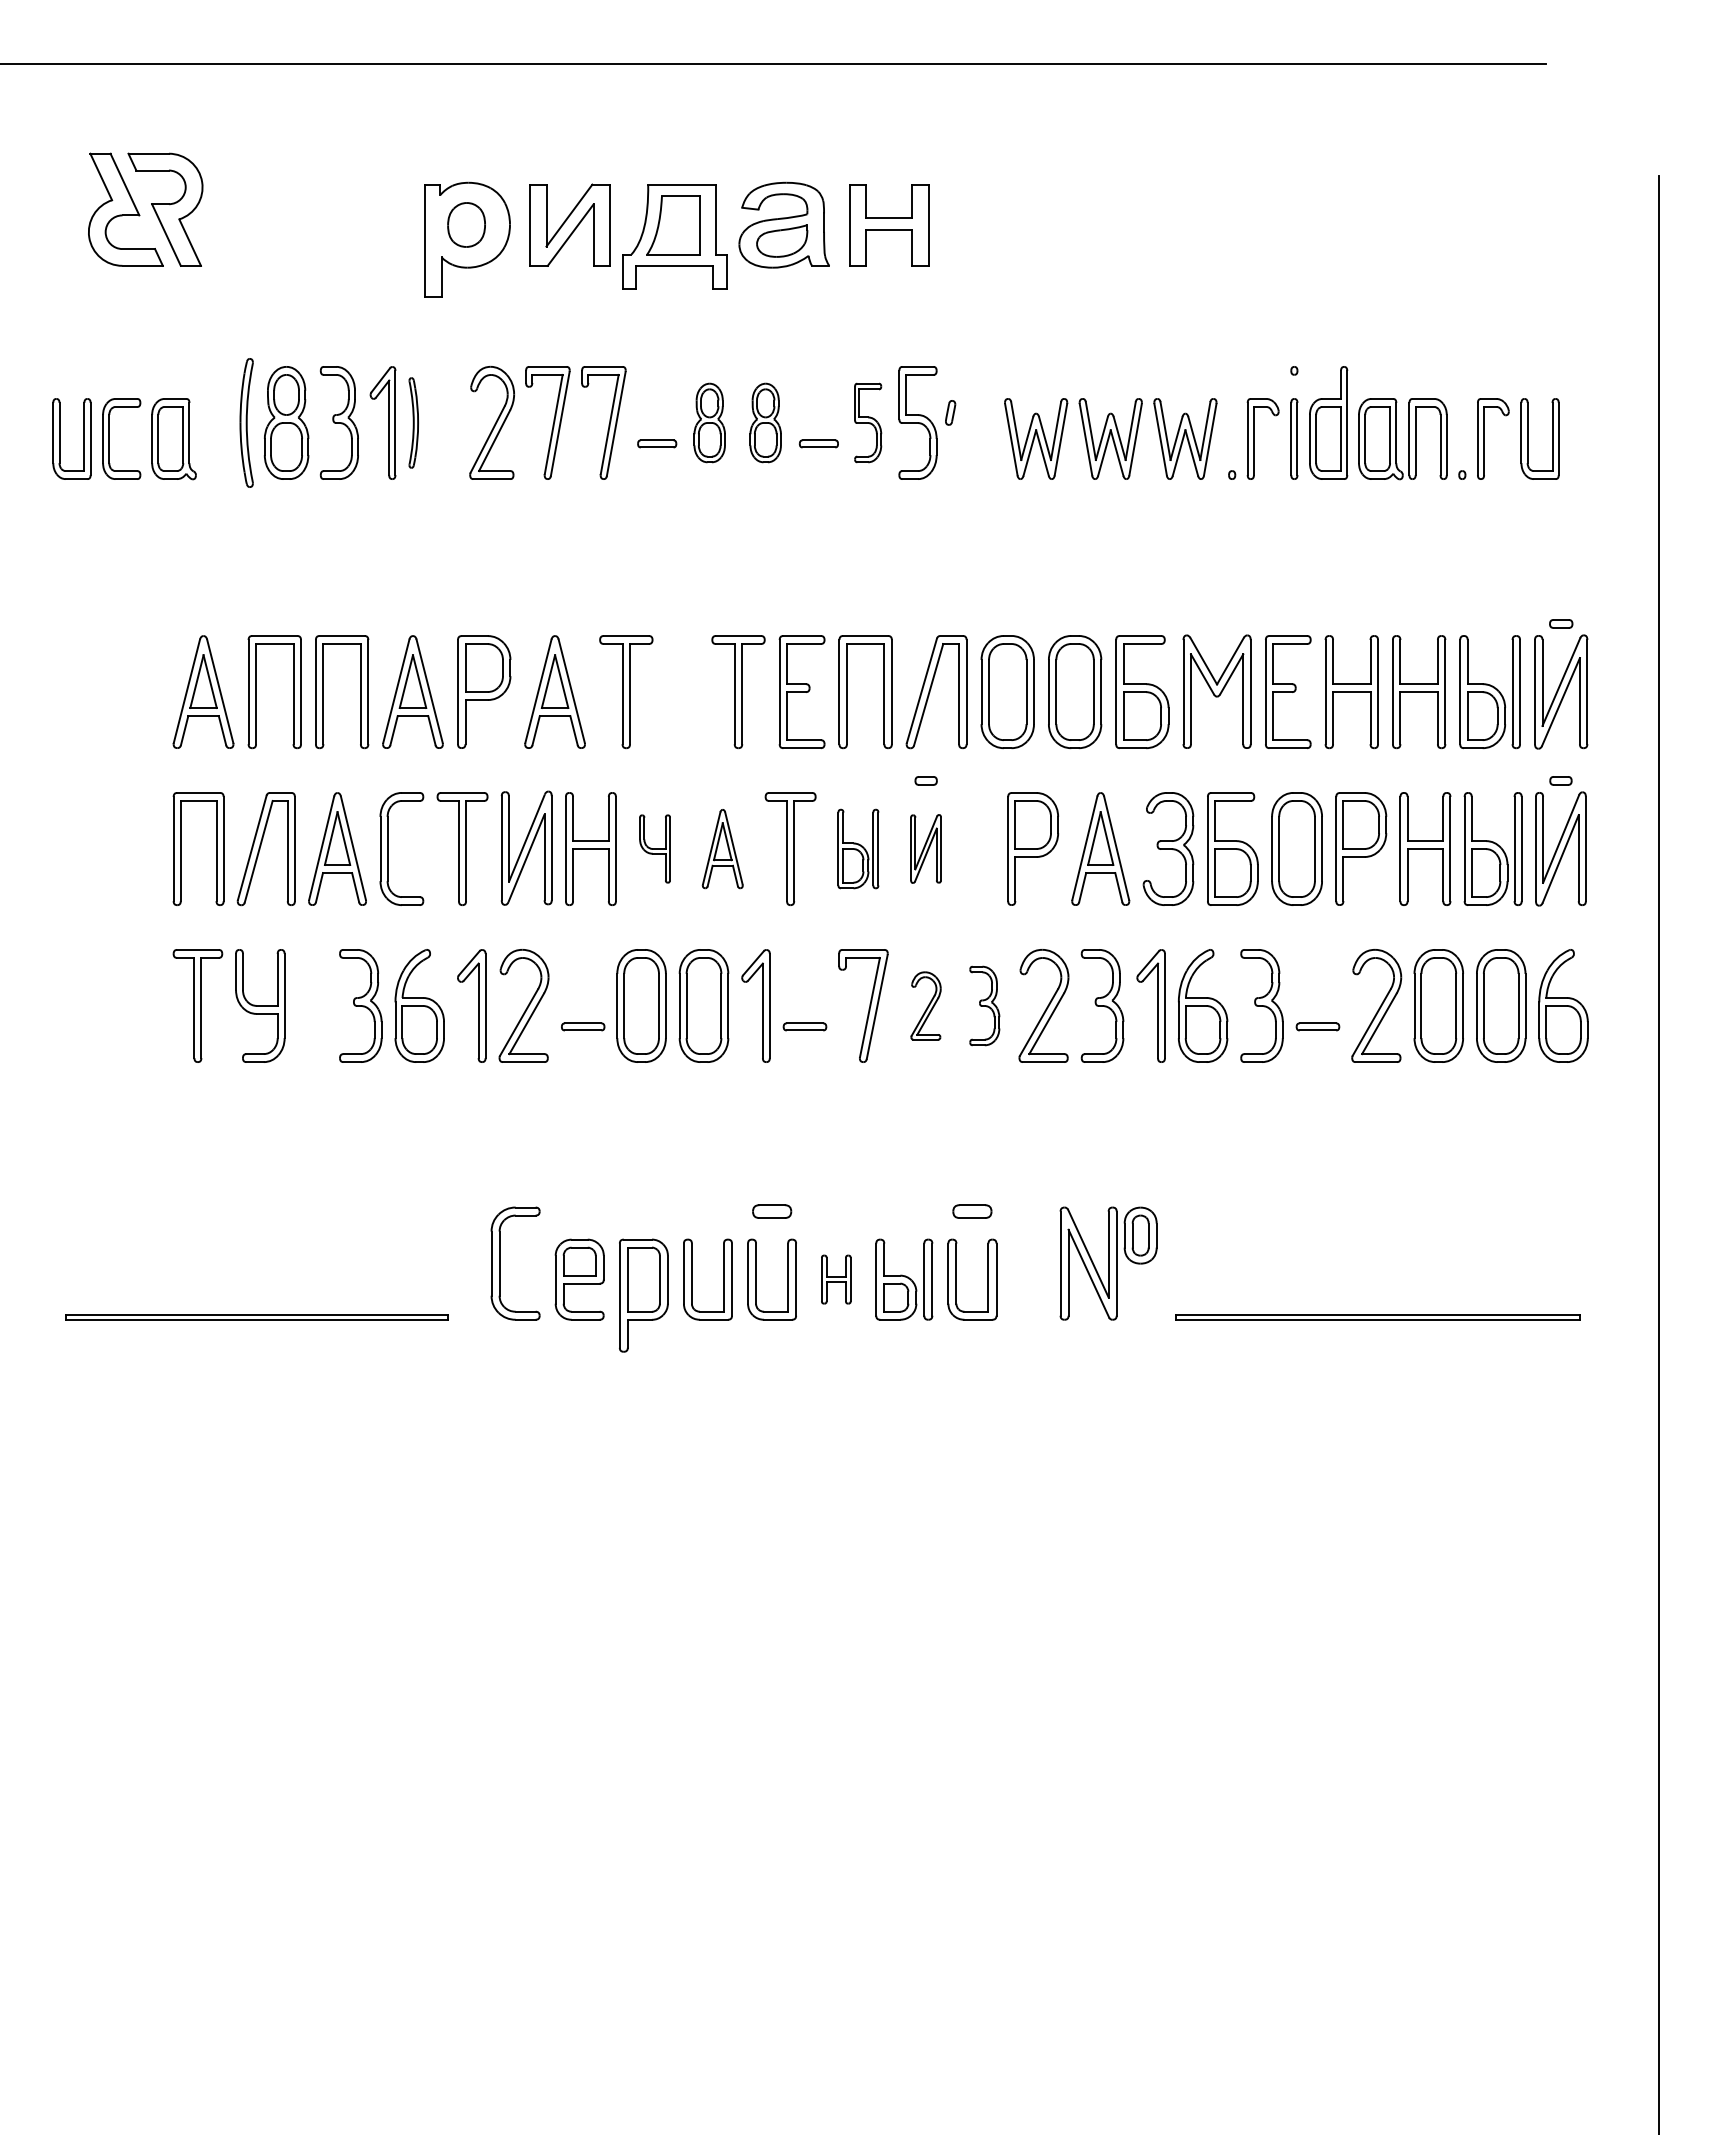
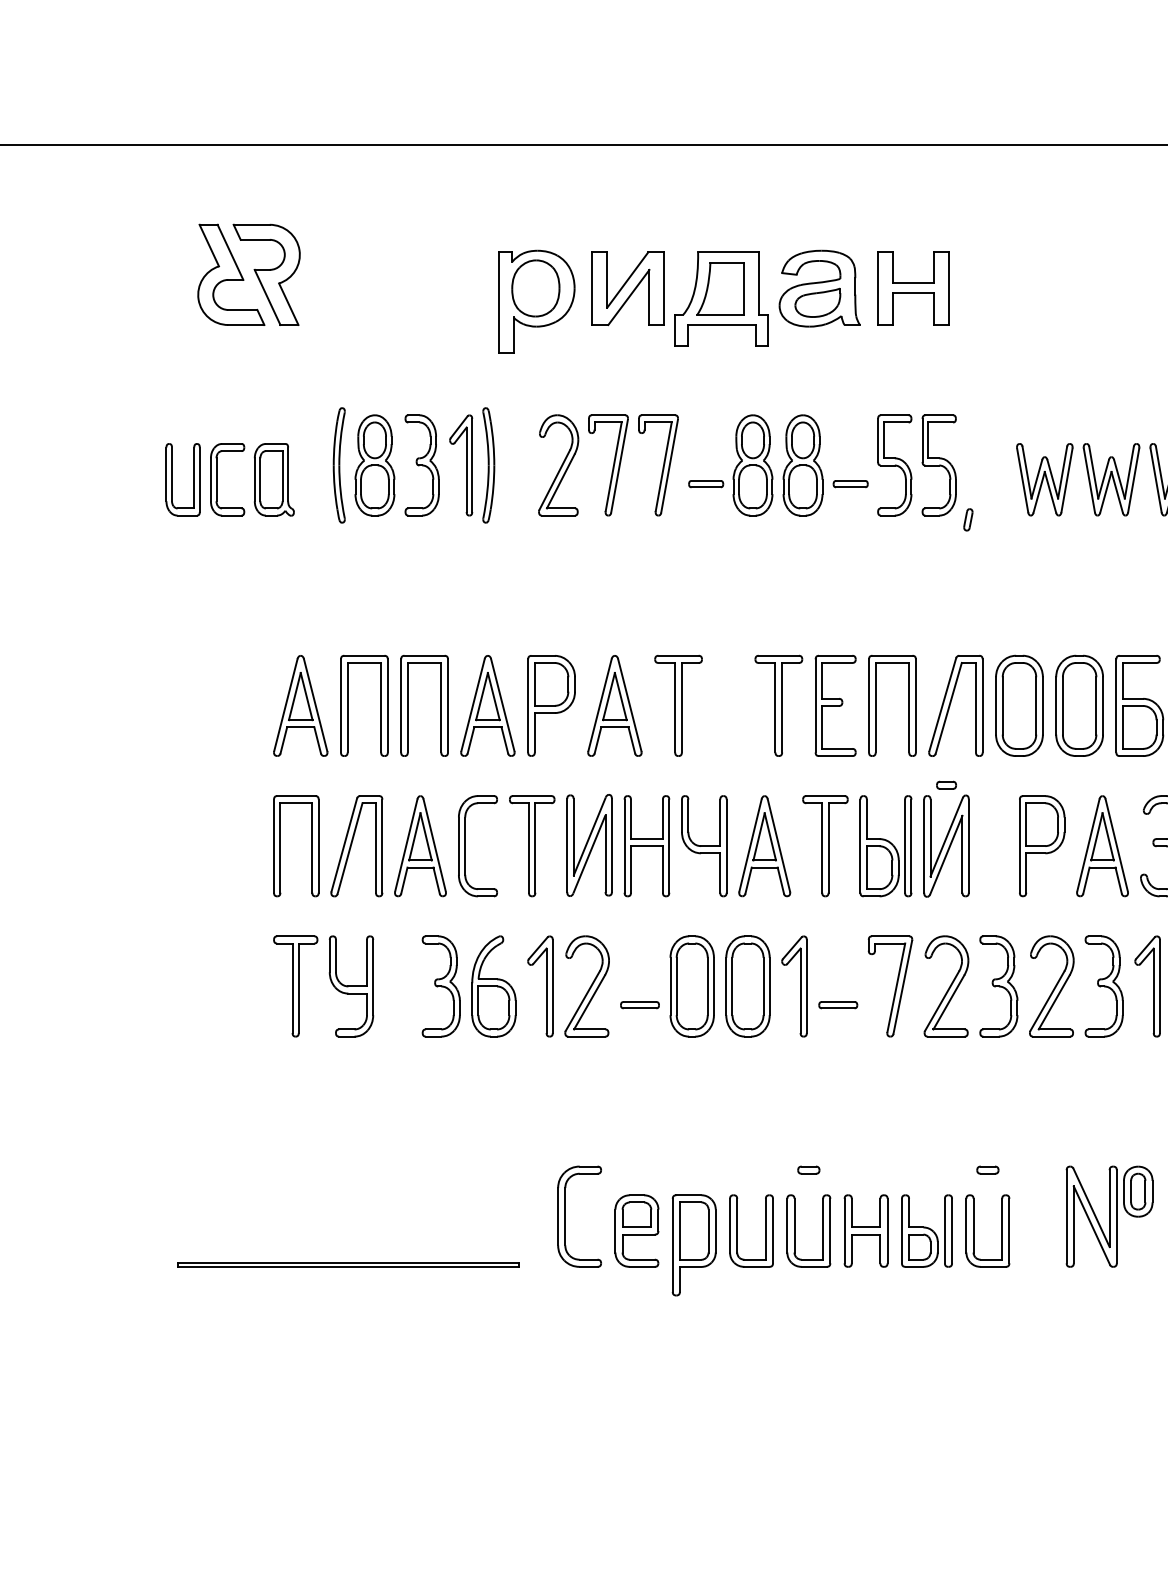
part: (466, 224) -> (535, 288), size x1.43
part: (950, 412) -> (968, 519), moved
part: (413, 422) -> (488, 464), size x1.43
part: (709, 422) -> (752, 464), size x1.43
part: (765, 422) -> (802, 464), size x1.43
part: (867, 422) -> (894, 464), size x1.43
part: (654, 848) -> (703, 845), size x1.67
part: (722, 848) -> (764, 845), size x1.43
part: (858, 848) -> (886, 845), size x1.43
part: (925, 848) -> (945, 845), size x1.67
part: (925, 1005) -> (945, 986), size x1.67
part: (984, 1005) -> (998, 986), size x1.43
part: (771, 1211) -> (808, 1170), size x0.62
part: (972, 1211) -> (987, 1170), size x0.62
part: (836, 1279) -> (866, 1230), size x1.67

